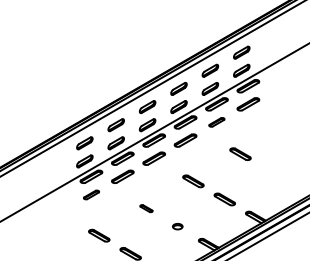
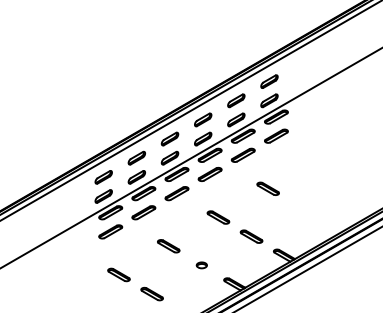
part: (216, 121) -> (242, 154), size x1.43
part: (91, 194) -> (110, 231), size x1.43
part: (146, 208) -> (168, 246), size x1.67

